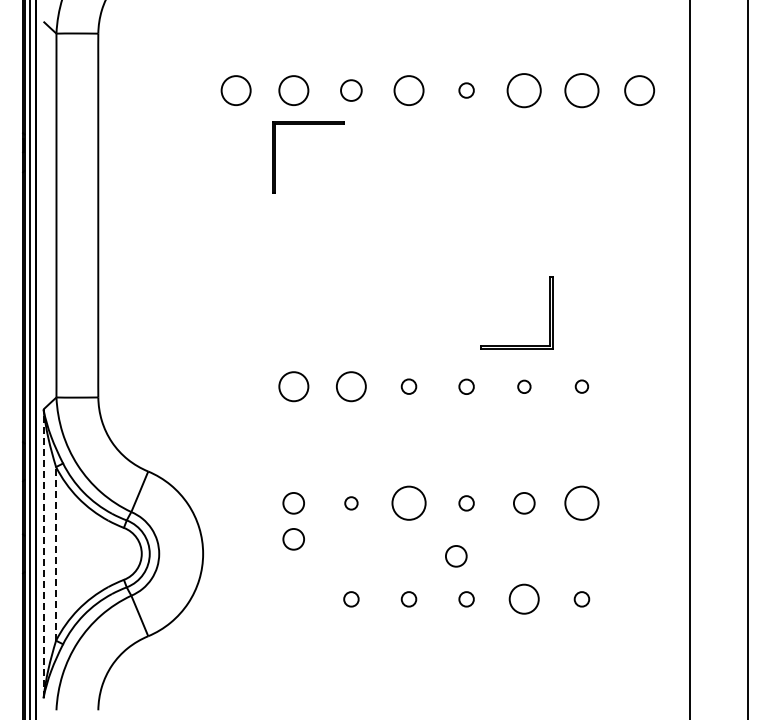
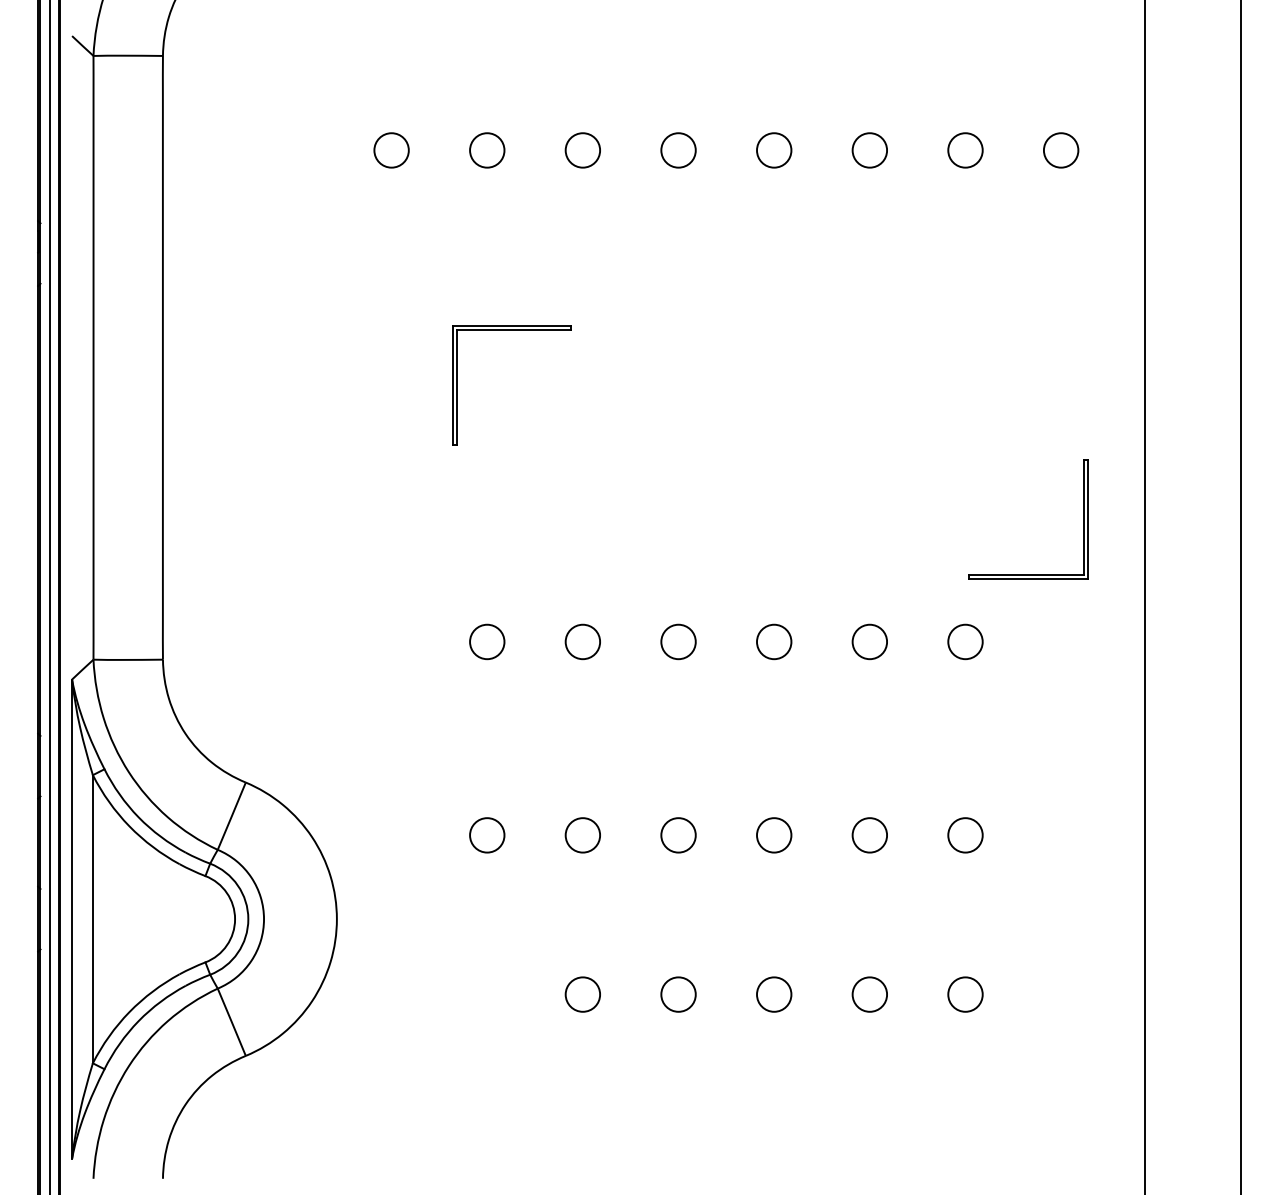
circle: (235, 90) -> (390, 150), size x0.71
circle: (293, 90) -> (486, 150), size x0.71
circle: (408, 90) -> (677, 150), size x0.71
circle: (466, 90) -> (773, 150), size x1.43
circle: (524, 90) -> (870, 150), size x0.62
circle: (581, 90) -> (964, 150), size x0.62
circle: (639, 90) -> (1060, 150), size x0.71
part: (308, 124) -> (511, 331), moved
part: (549, 312) -> (1082, 518), moved
circle: (293, 386) -> (486, 641), size x0.71
circle: (351, 386) -> (583, 641), size x0.71
circle: (408, 386) -> (677, 641), size x1.43
circle: (466, 386) -> (773, 641), size x1.43
circle: (524, 386) -> (870, 641), size x1.67
circle: (581, 386) -> (964, 641), size x1.67
circle: (351, 503) -> (583, 835), size x1.67
circle: (408, 503) -> (677, 835), size x0.62
circle: (466, 503) -> (773, 835), size x1.43
circle: (581, 503) -> (964, 835), size x0.62
circle: (293, 539) -> (486, 895), removed
line: (43, 553) -> (71, 918), dashed -> solid
line: (56, 553) -> (93, 918), dashed -> solid
circle: (456, 556) -> (757, 923), removed
circle: (351, 599) -> (583, 994), size x1.43
circle: (408, 599) -> (677, 994), size x1.43
circle: (466, 599) -> (773, 994), size x1.43
circle: (524, 599) -> (870, 994), size x0.71
circle: (581, 599) -> (964, 994), size x1.43

